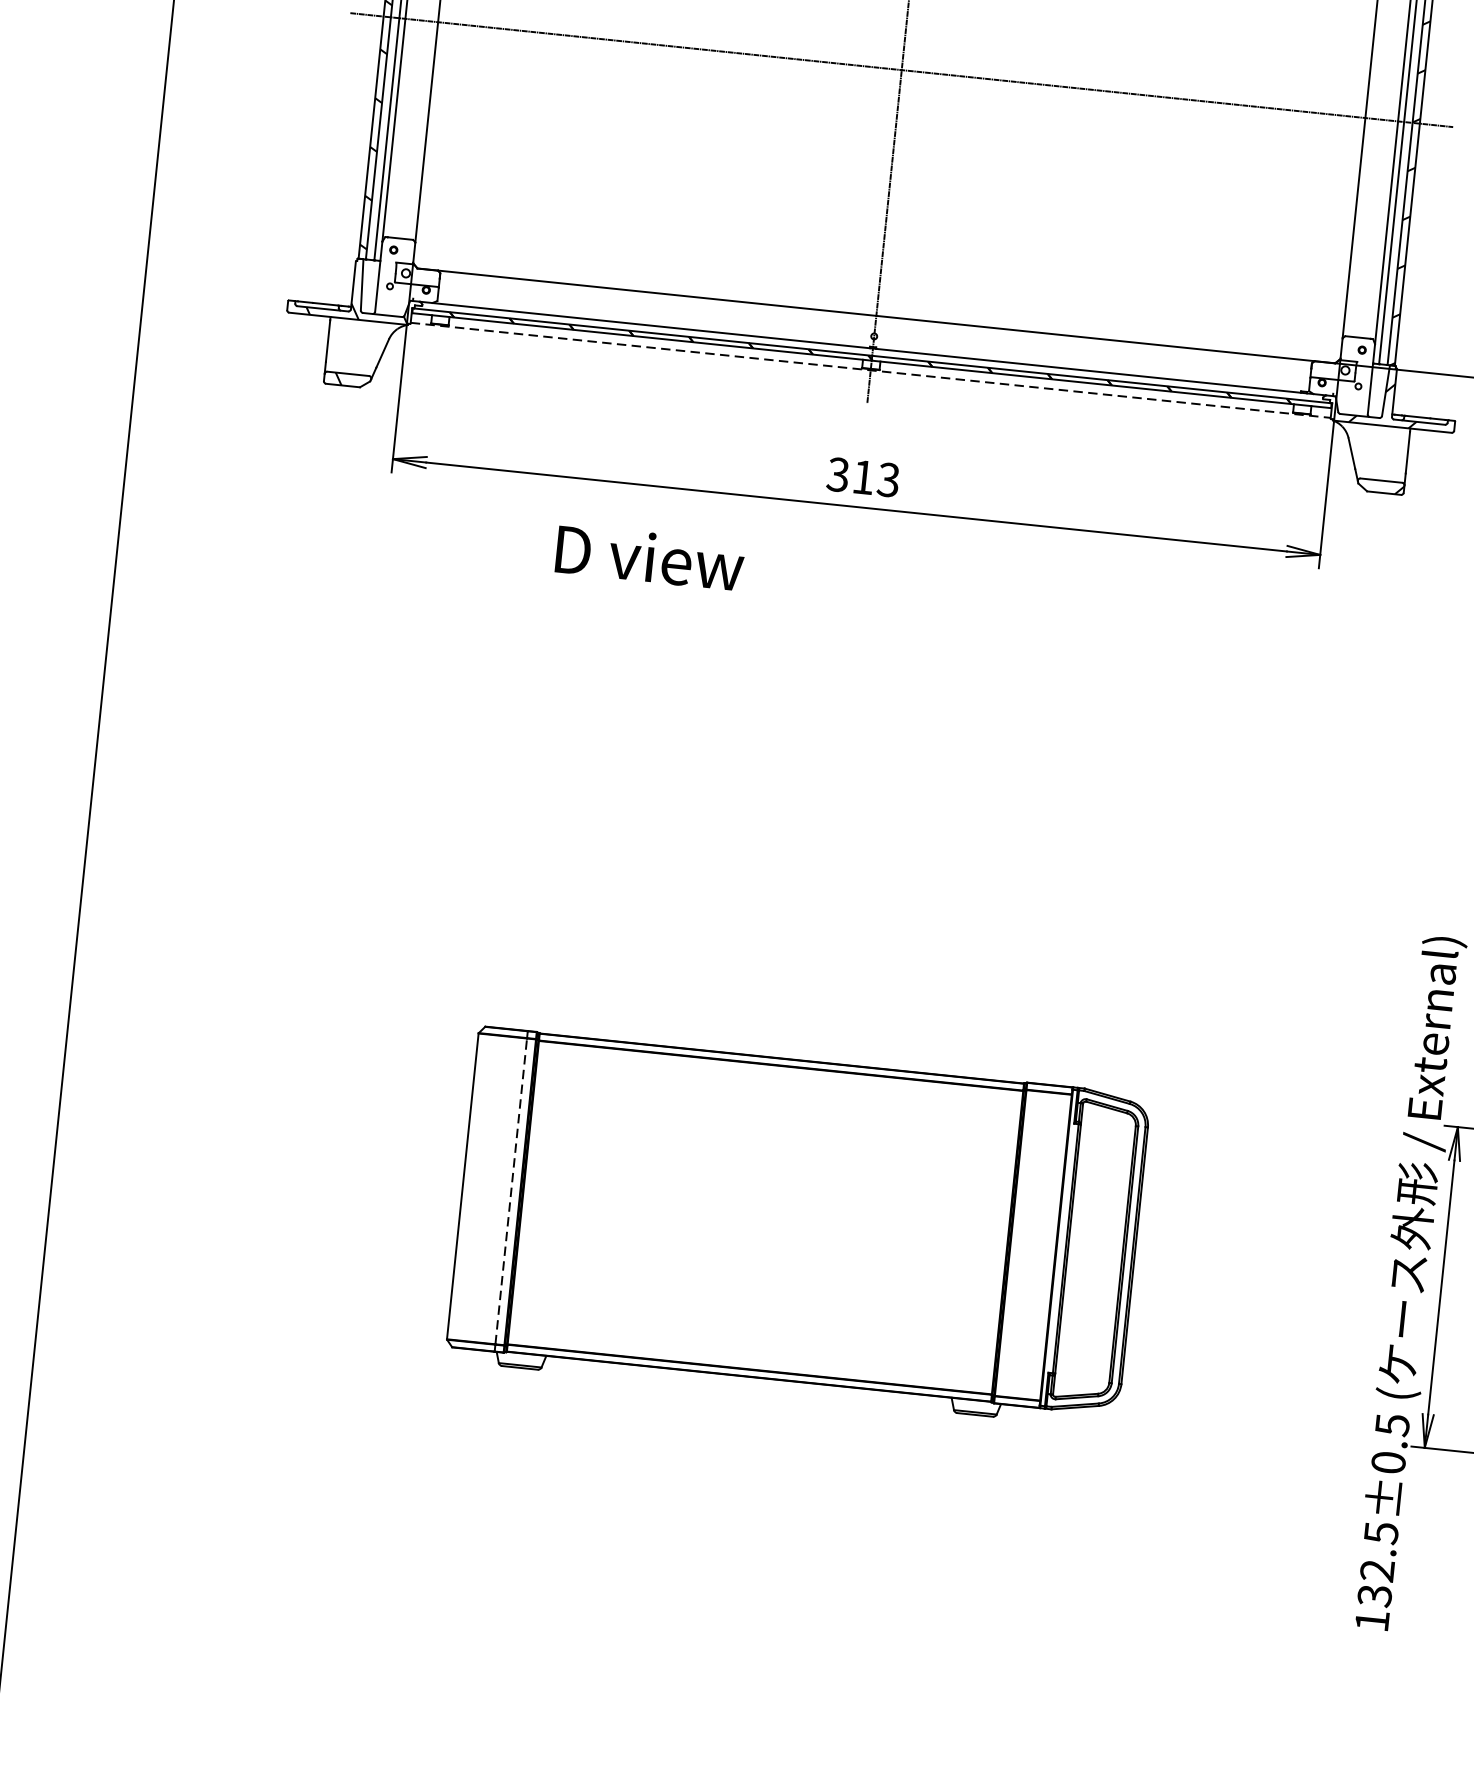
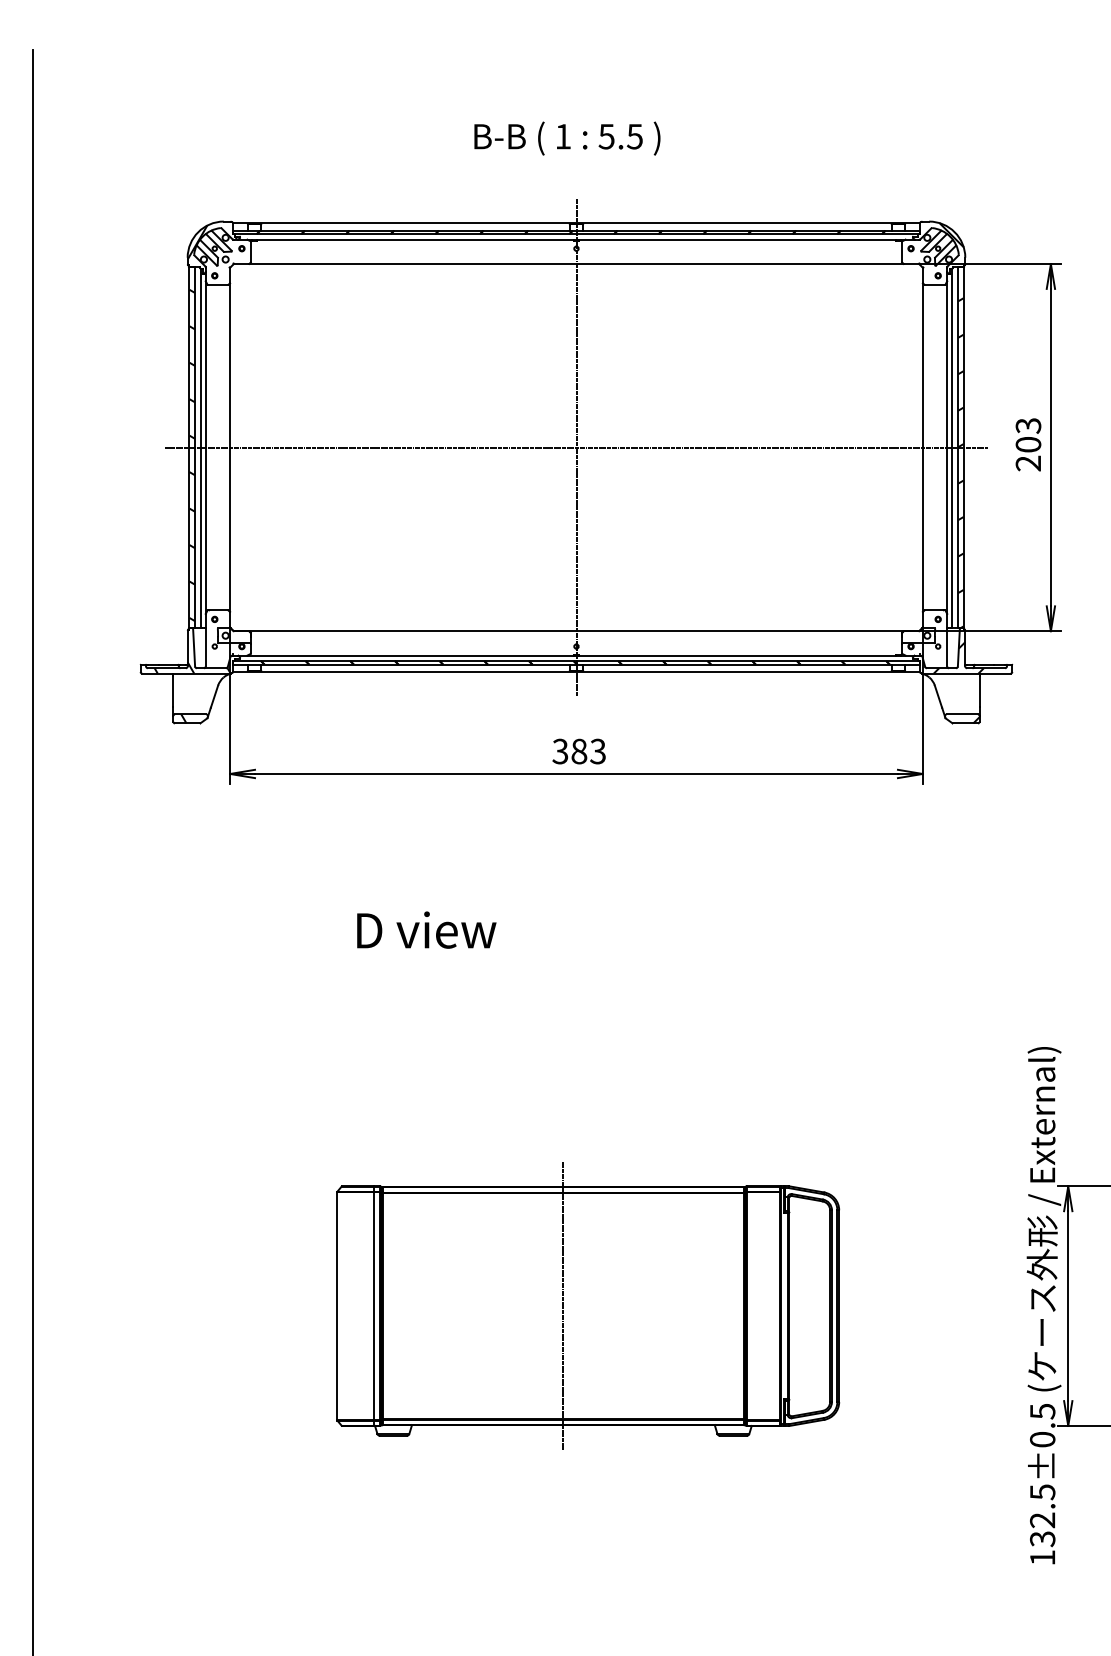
line: (870, 369) -> (576, 671), dashed -> solid
text: (863, 477) -> (579, 751), 313 -> 383
text: (649, 556) -> (426, 929), moved
line: (511, 1190) -> (373, 1305), dashed -> solid
line: (765, 1216) -> (563, 1305), added

